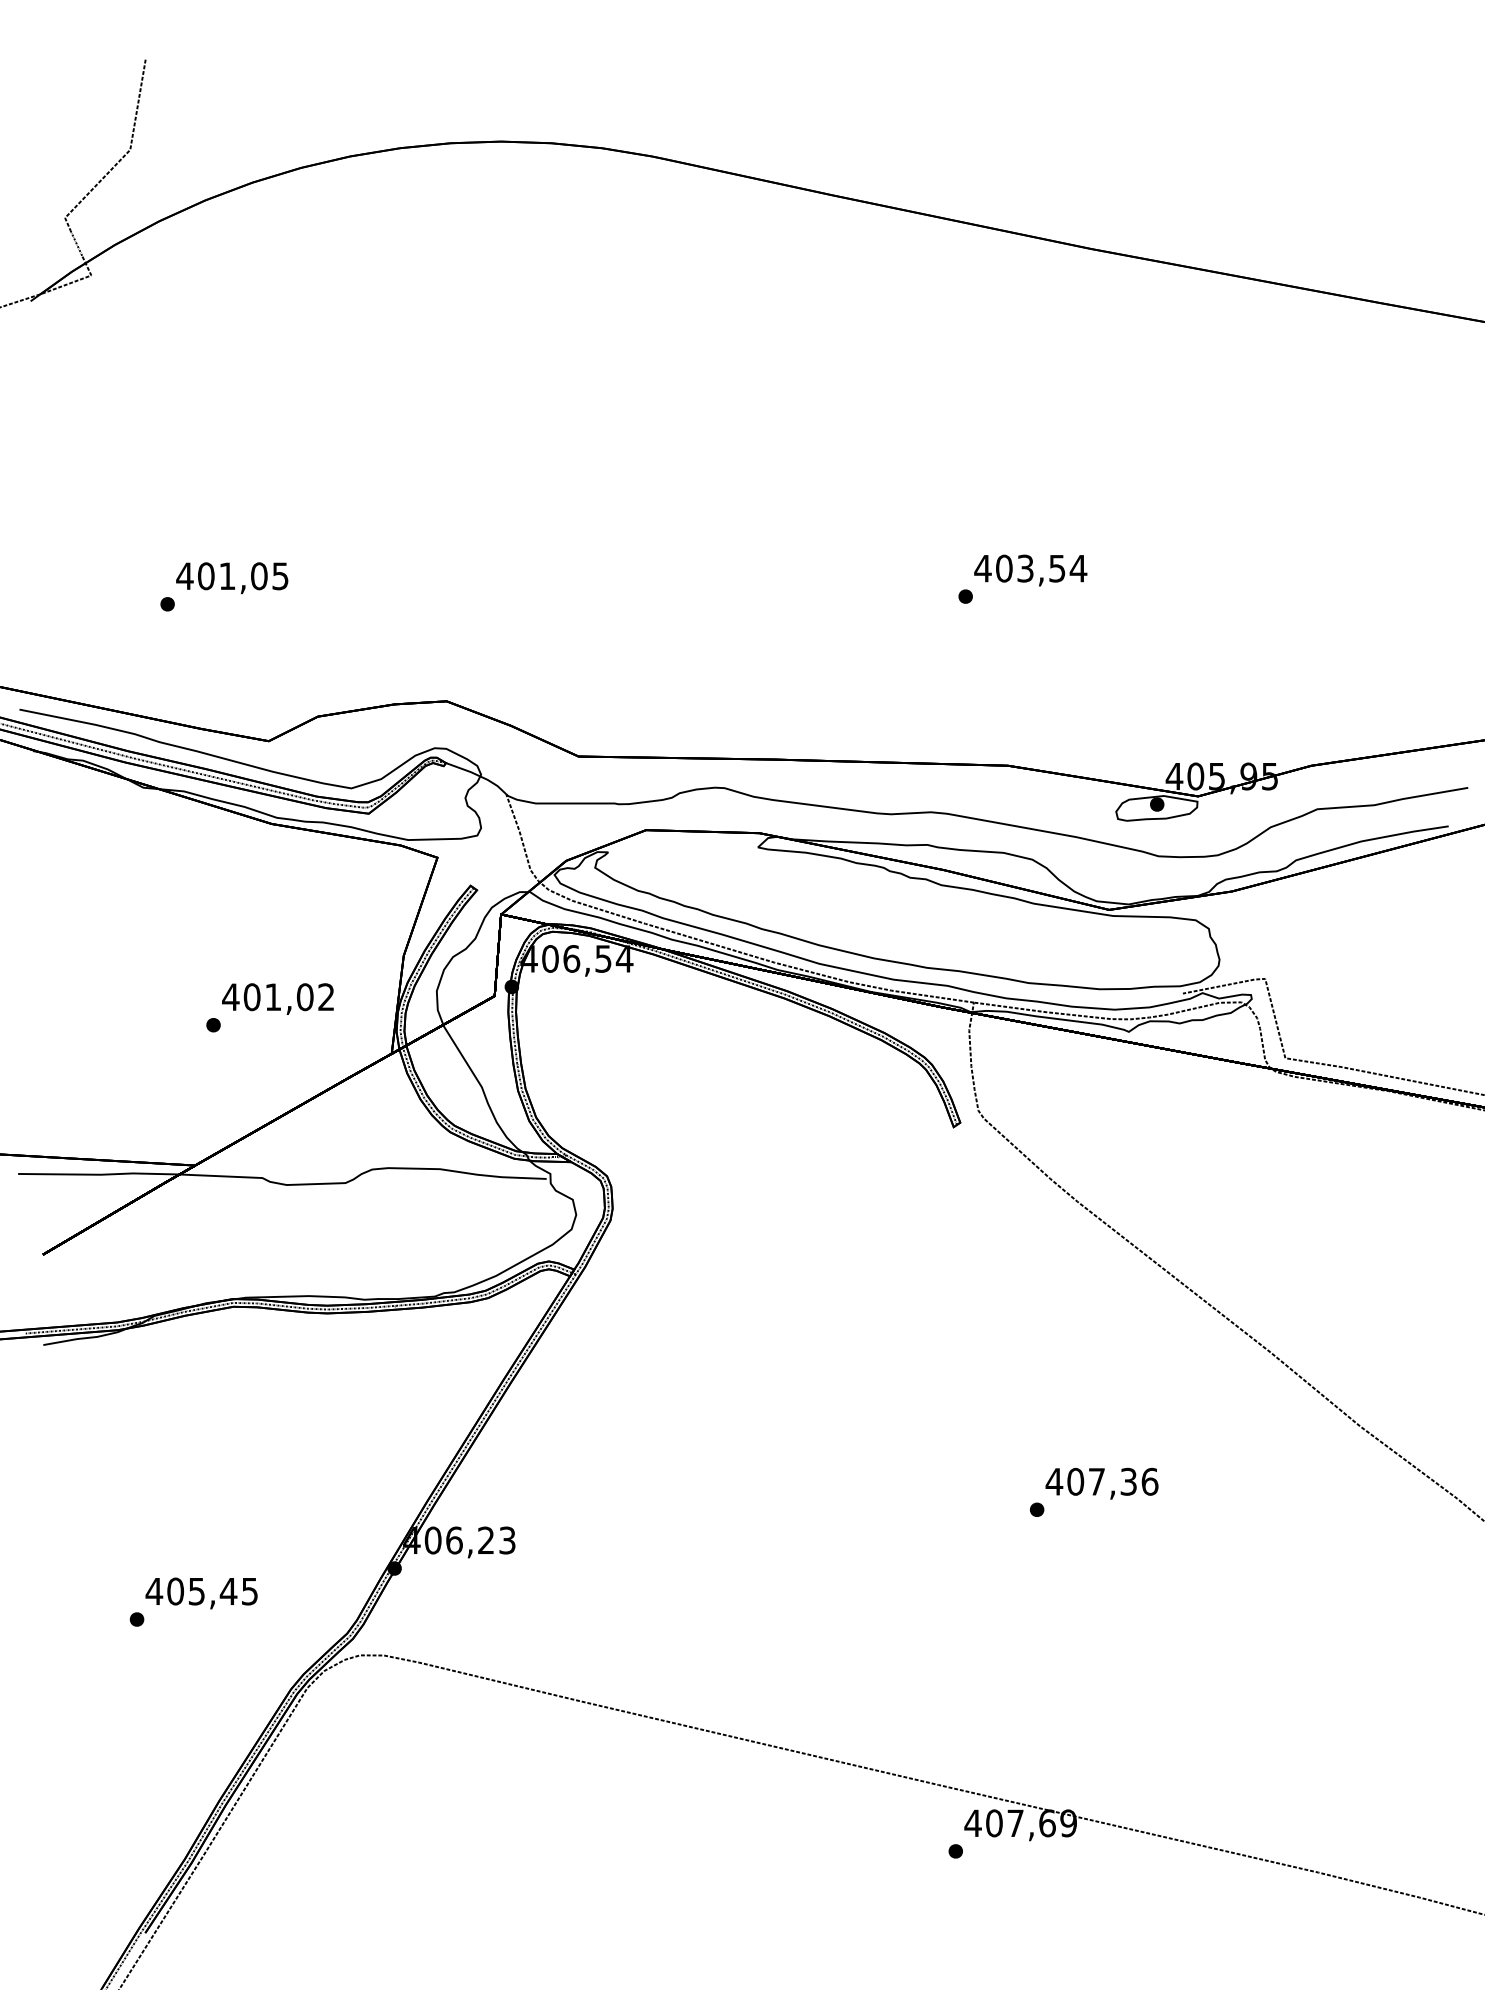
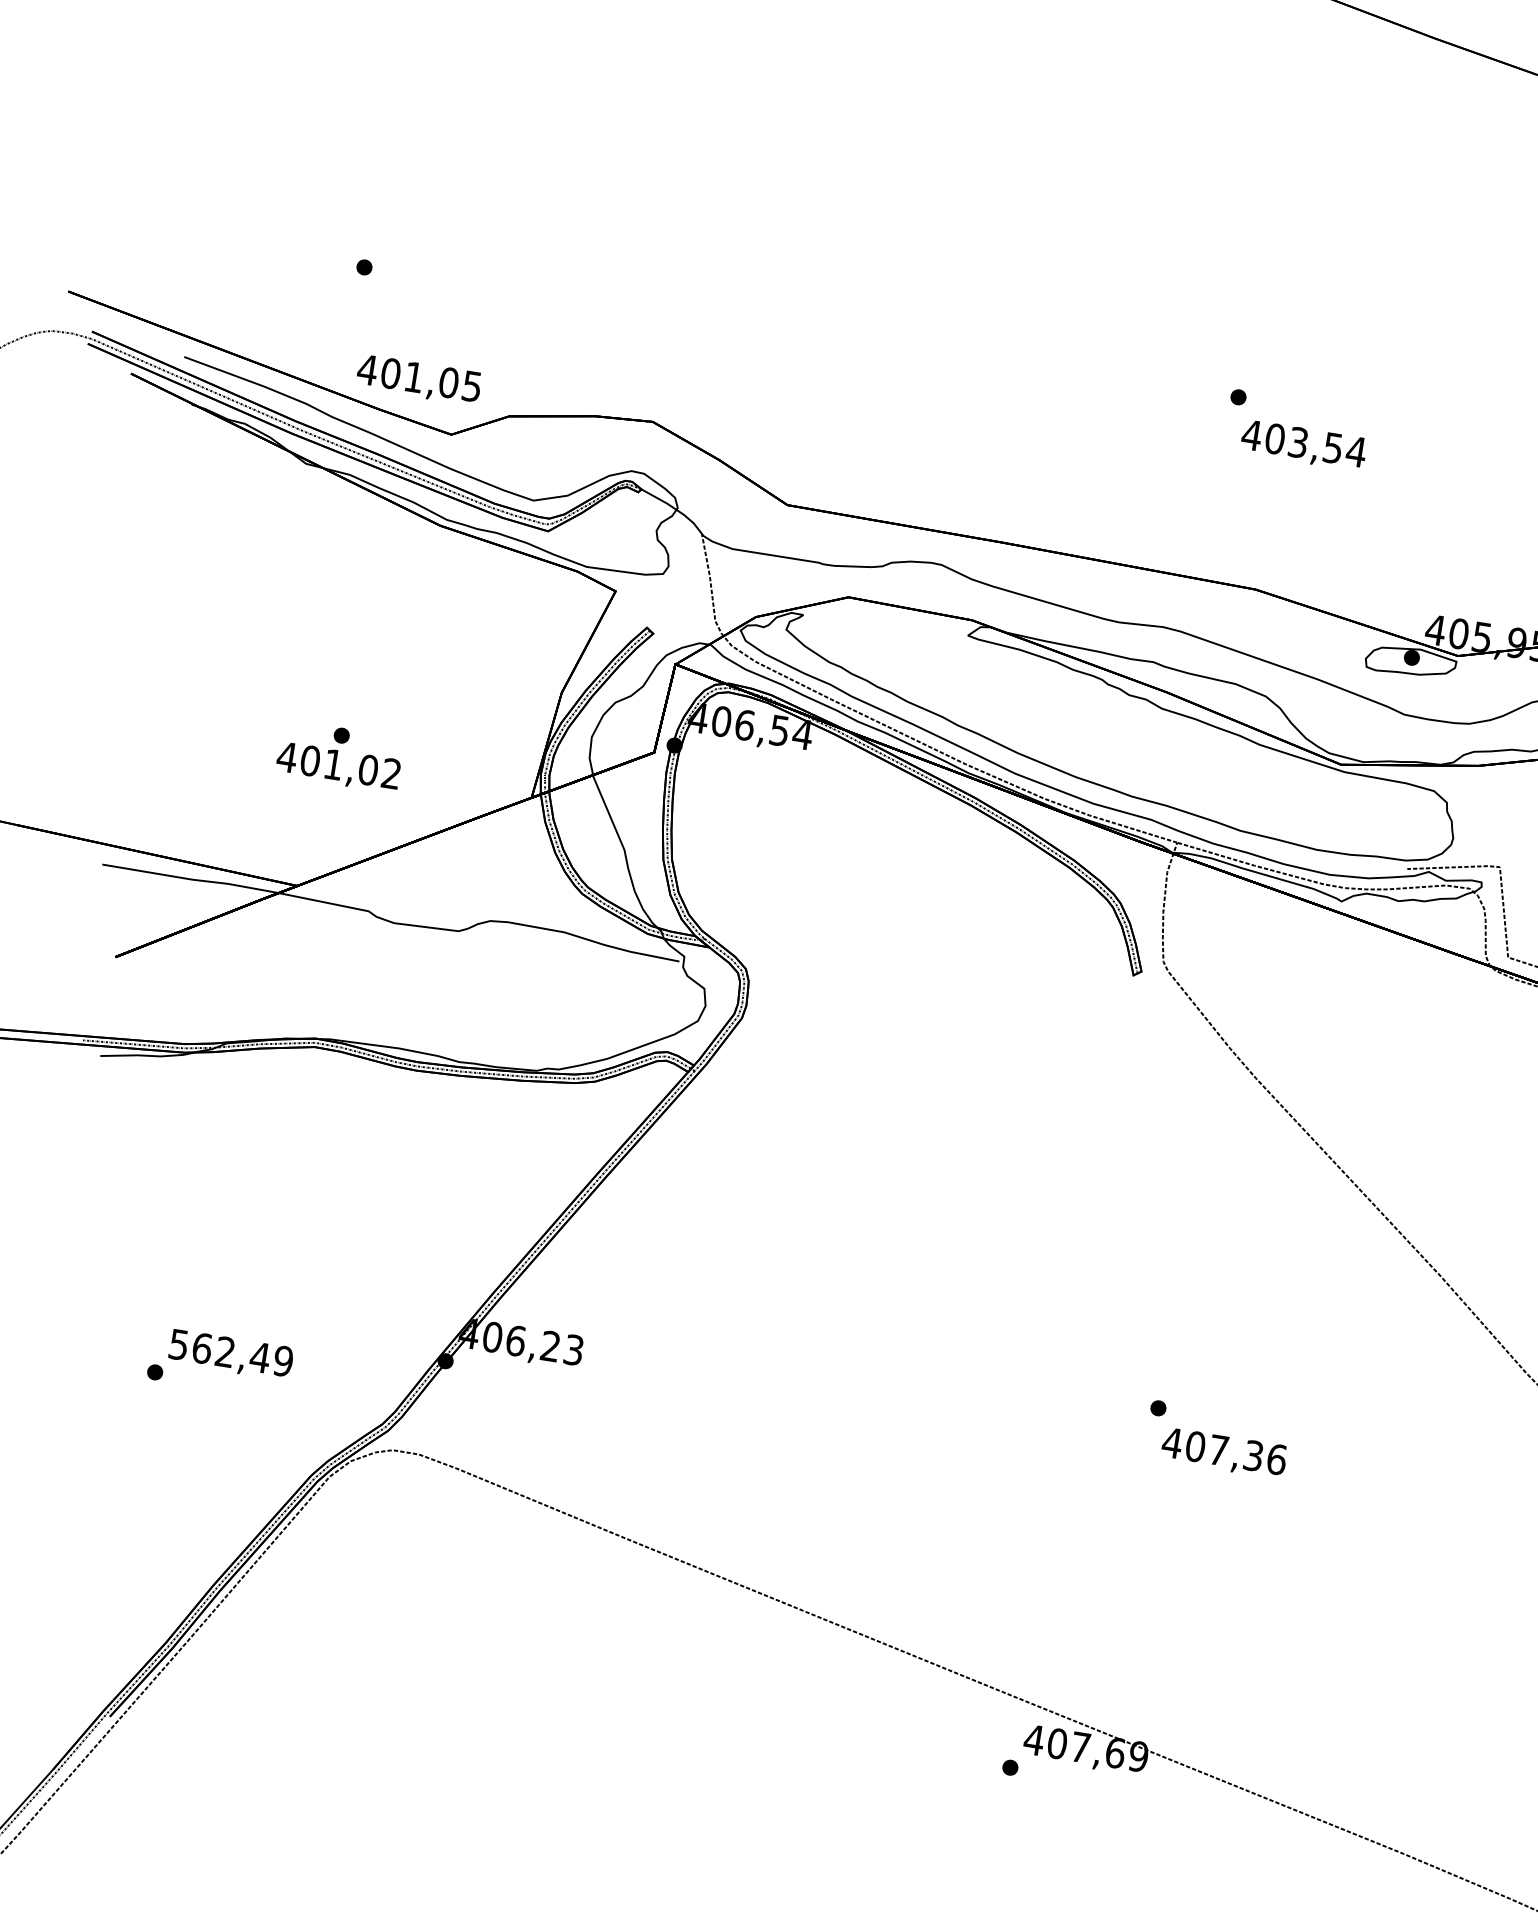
text: (1030, 570) -> (1303, 445), moved
text: (232, 578) -> (419, 380), moved
text: (277, 998) -> (337, 766), moved
text: (1101, 1483) -> (1223, 1453), moved
text: (201, 1591) -> (230, 1352), 405,45 -> 562,49

